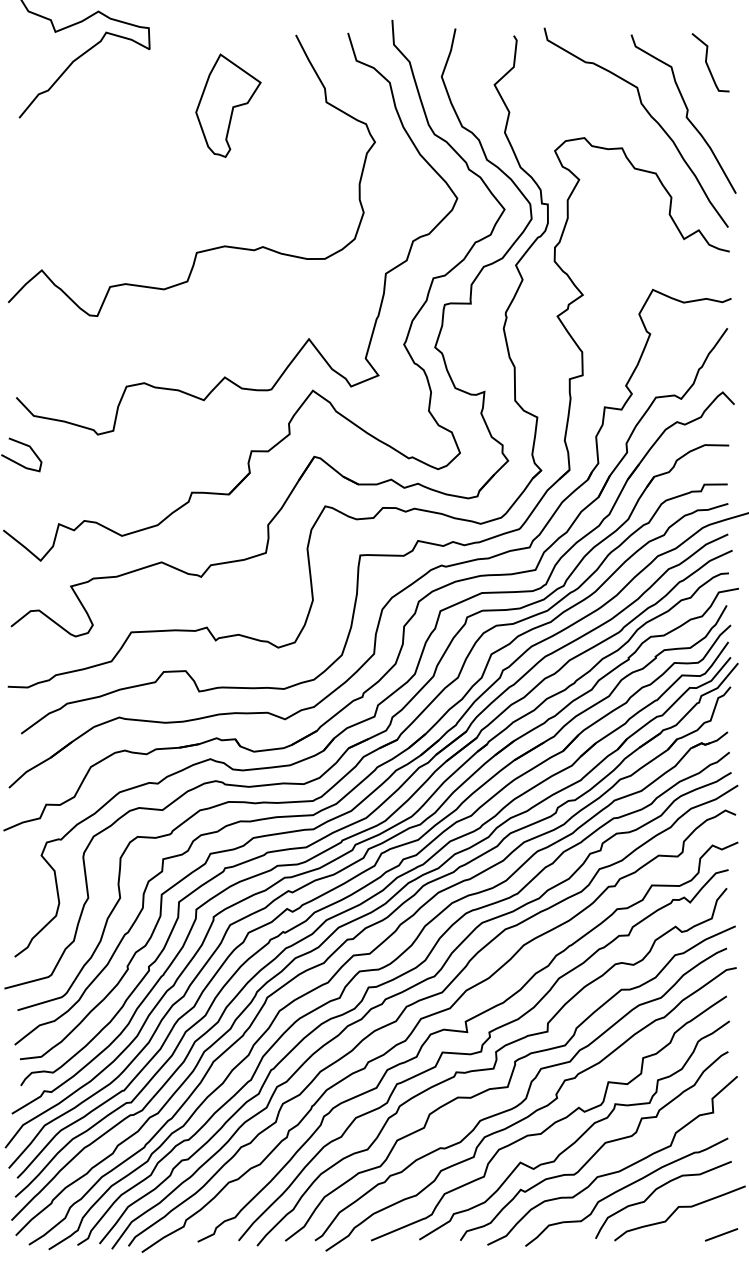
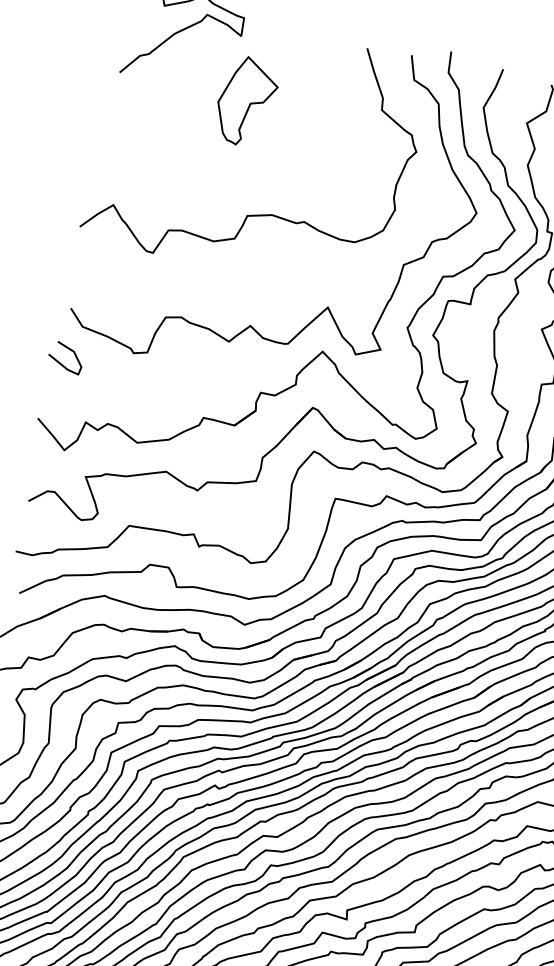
part: (228, 105) -> (246, 101), moved

